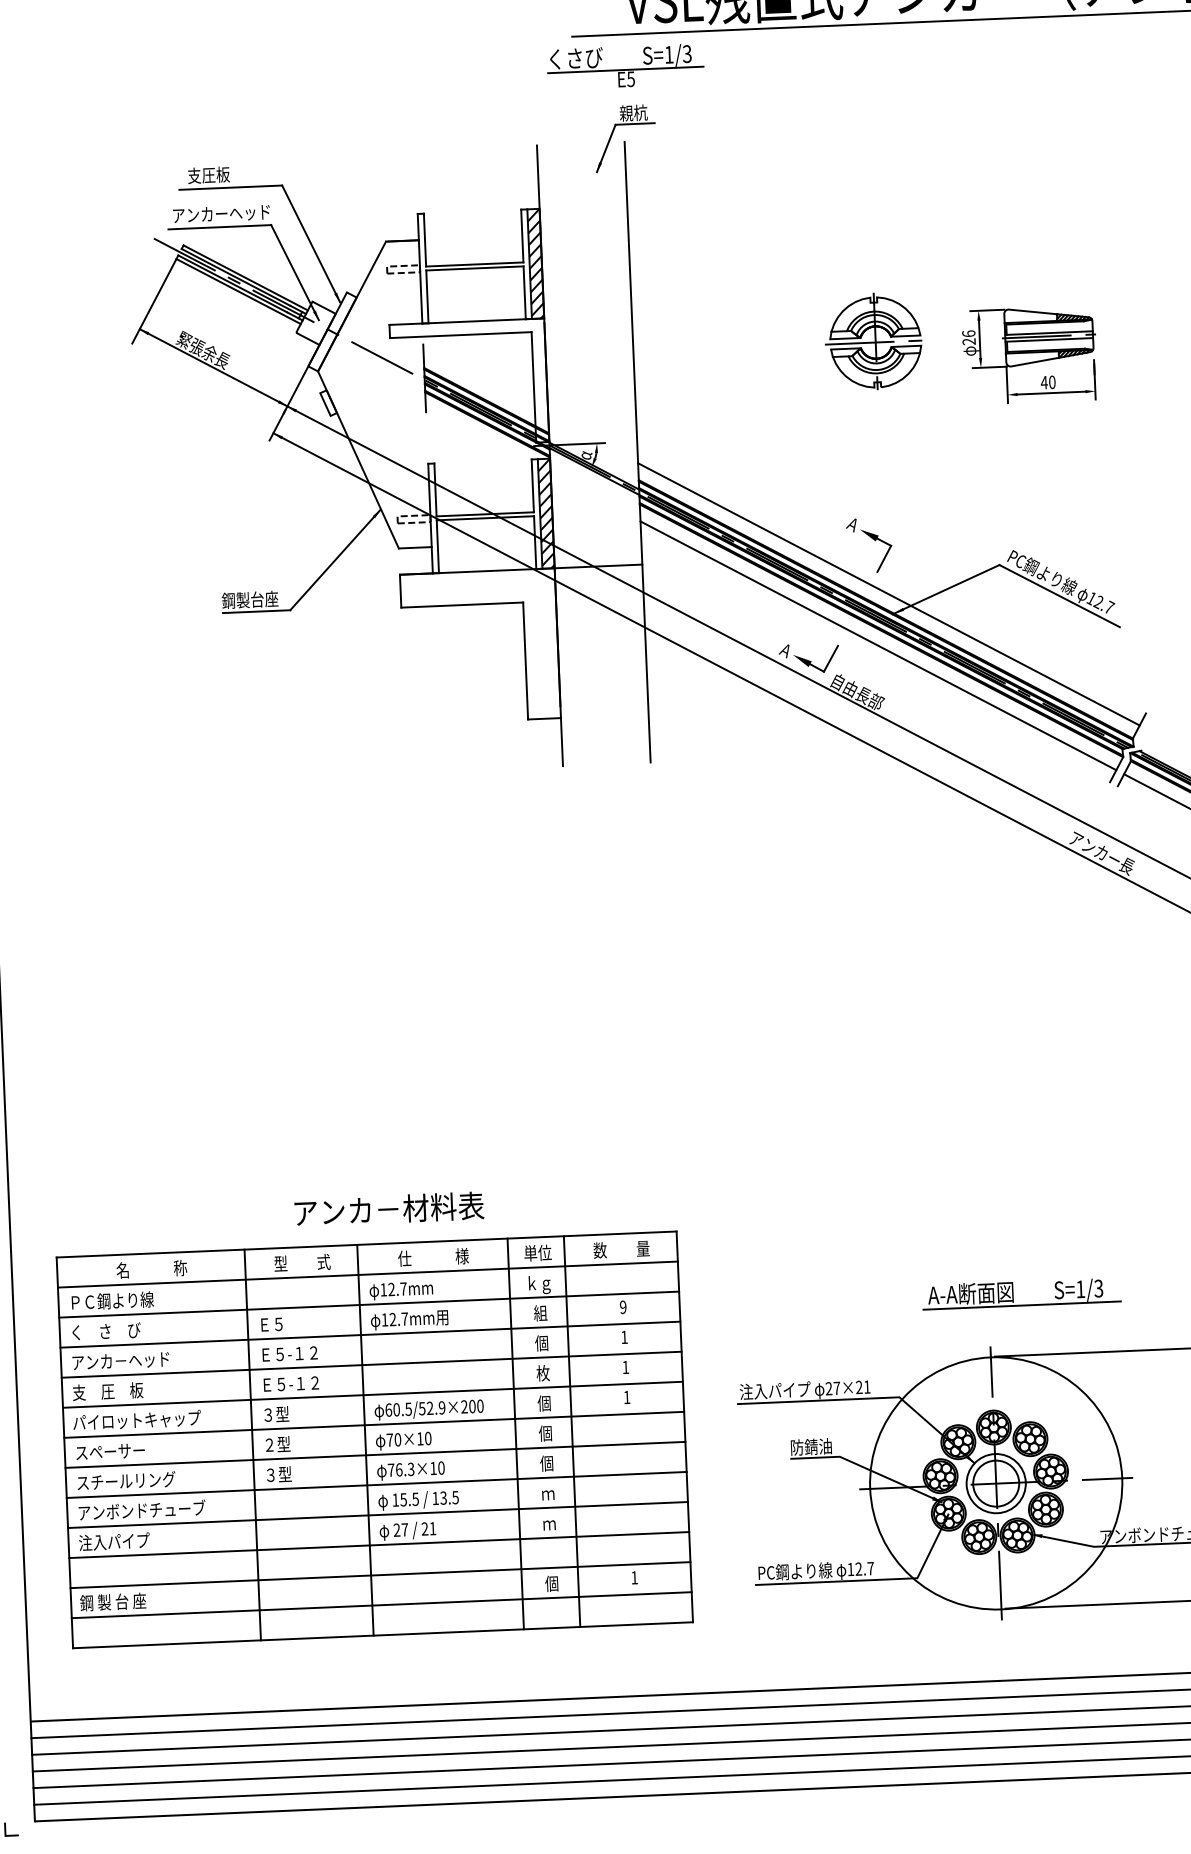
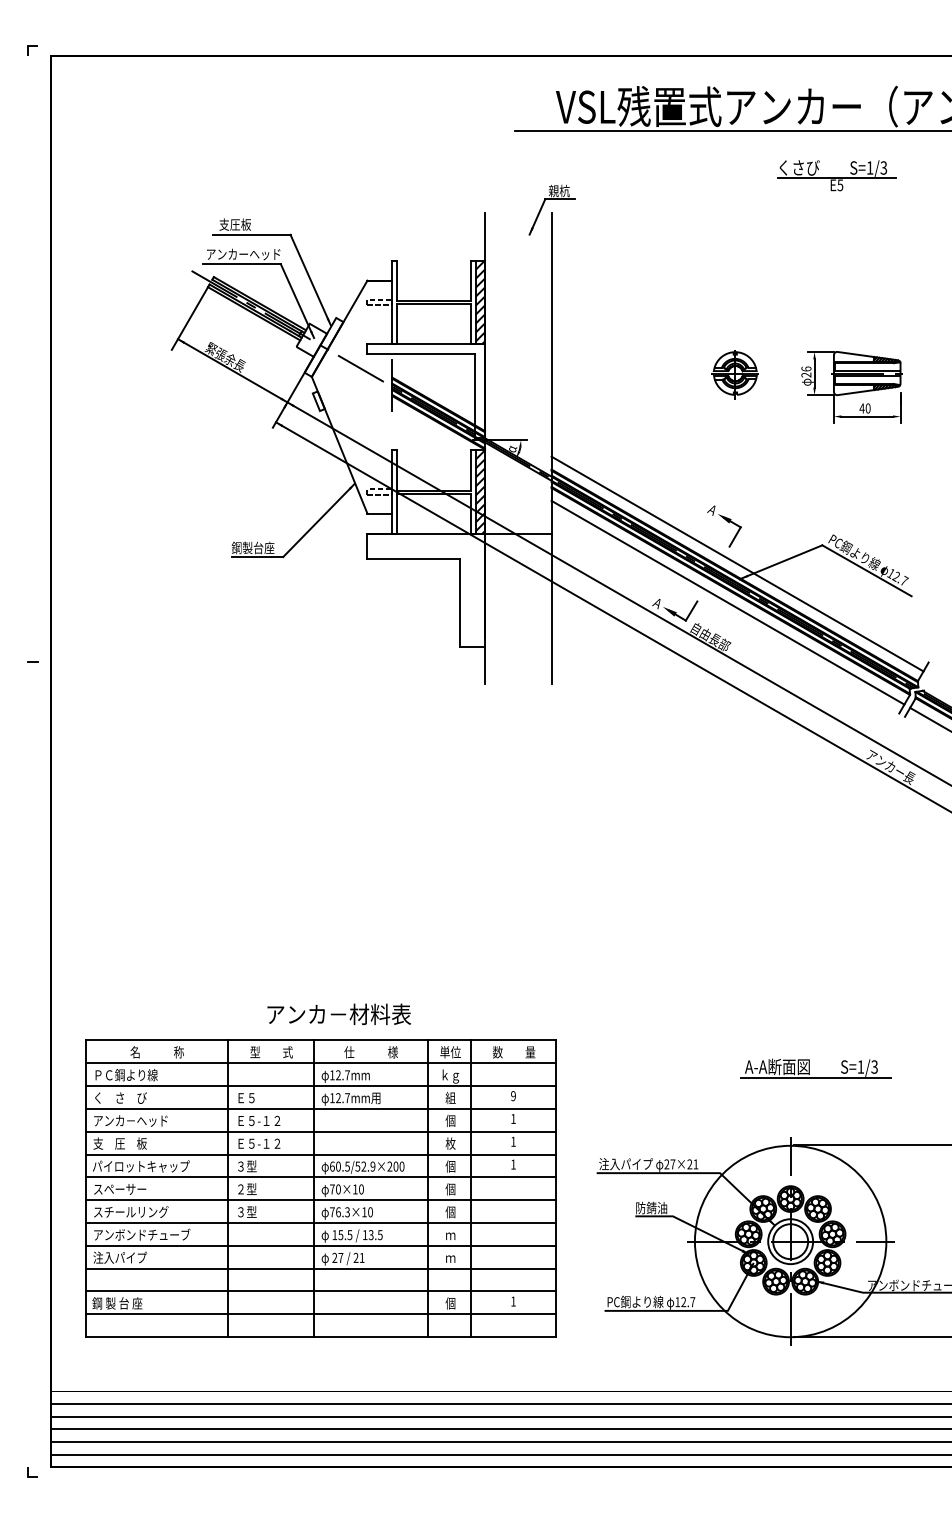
part: (625, 66) -> (836, 175), moved
part: (874, 344) -> (734, 374), size x0.62
part: (1021, 1293) -> (815, 1068), moved

